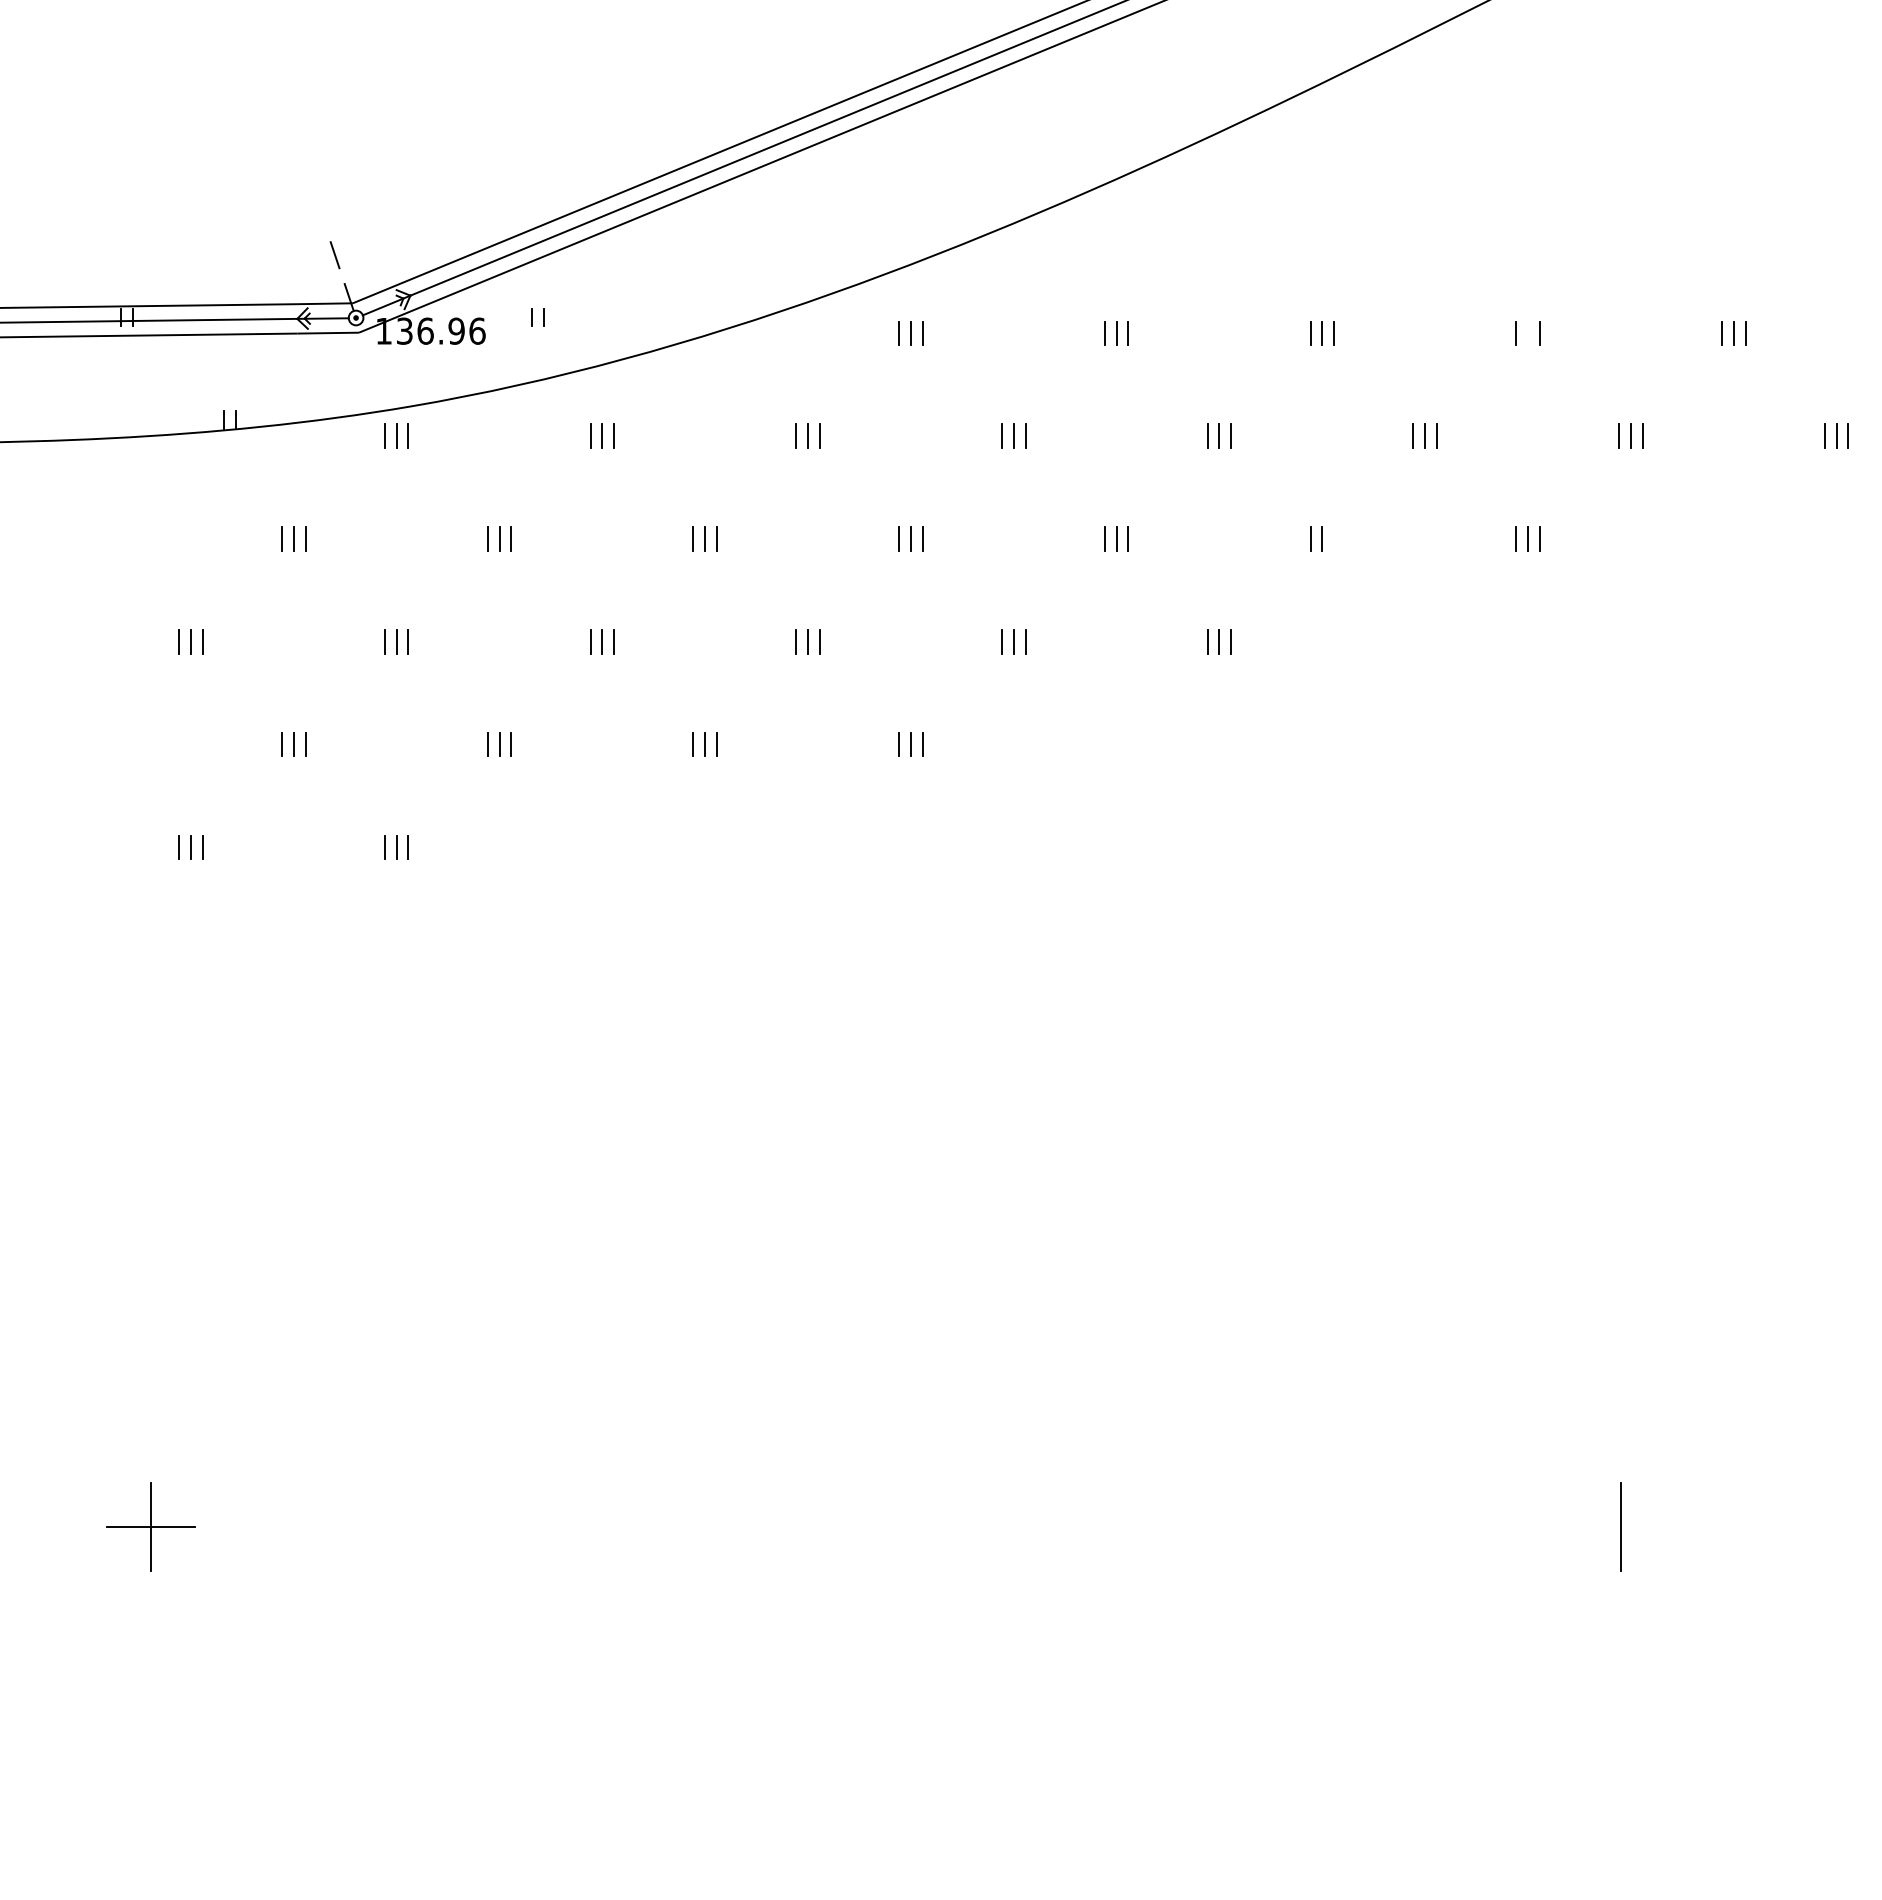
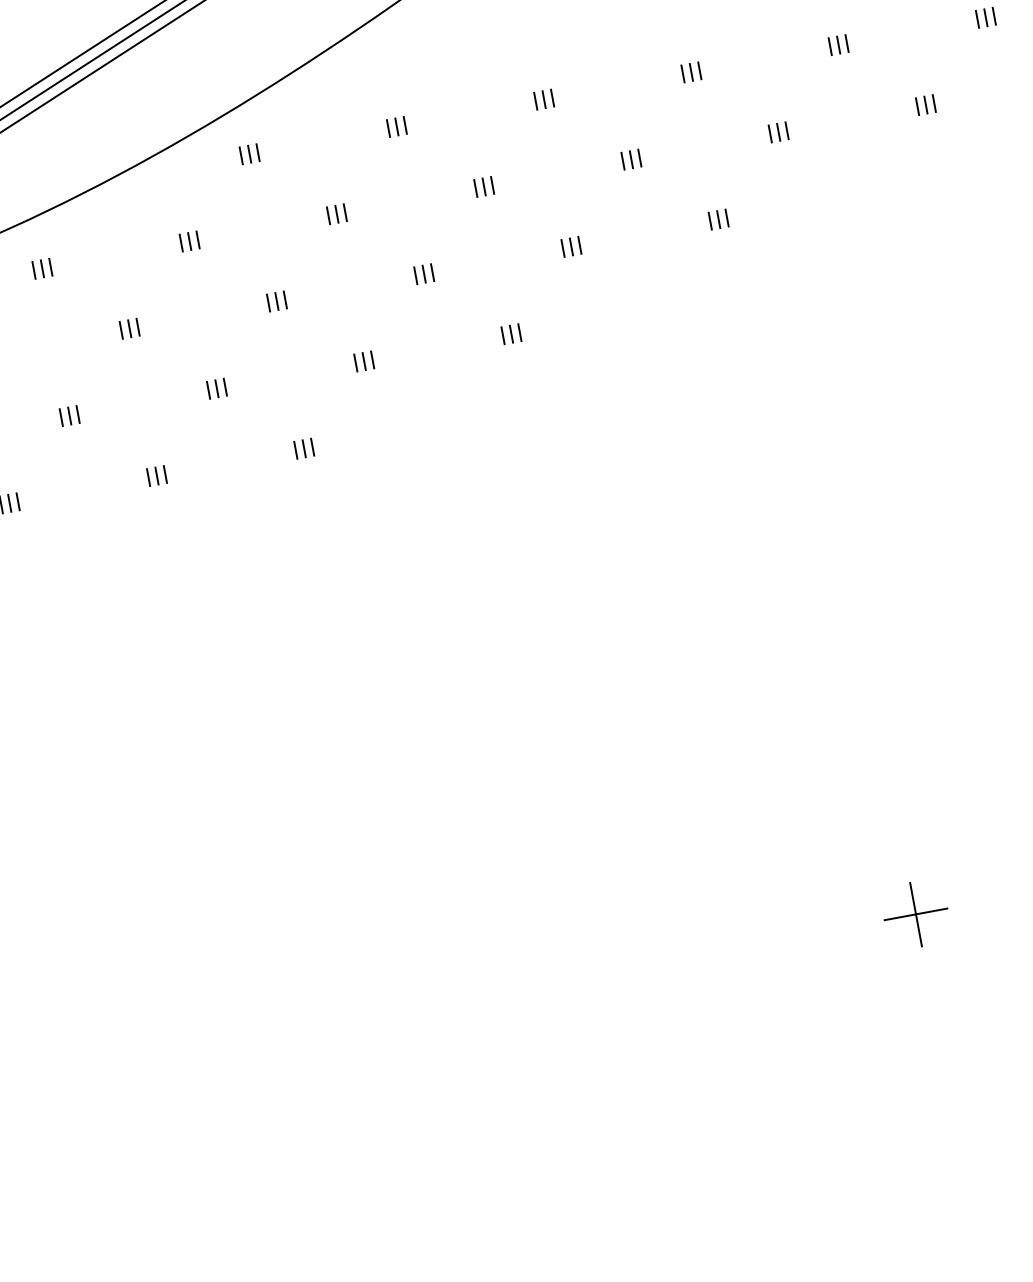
line: (1527, 333) -> (691, 72), added
line: (1333, 538) -> (579, 245), added
line: (1620, 1526) -> (915, 914), added

